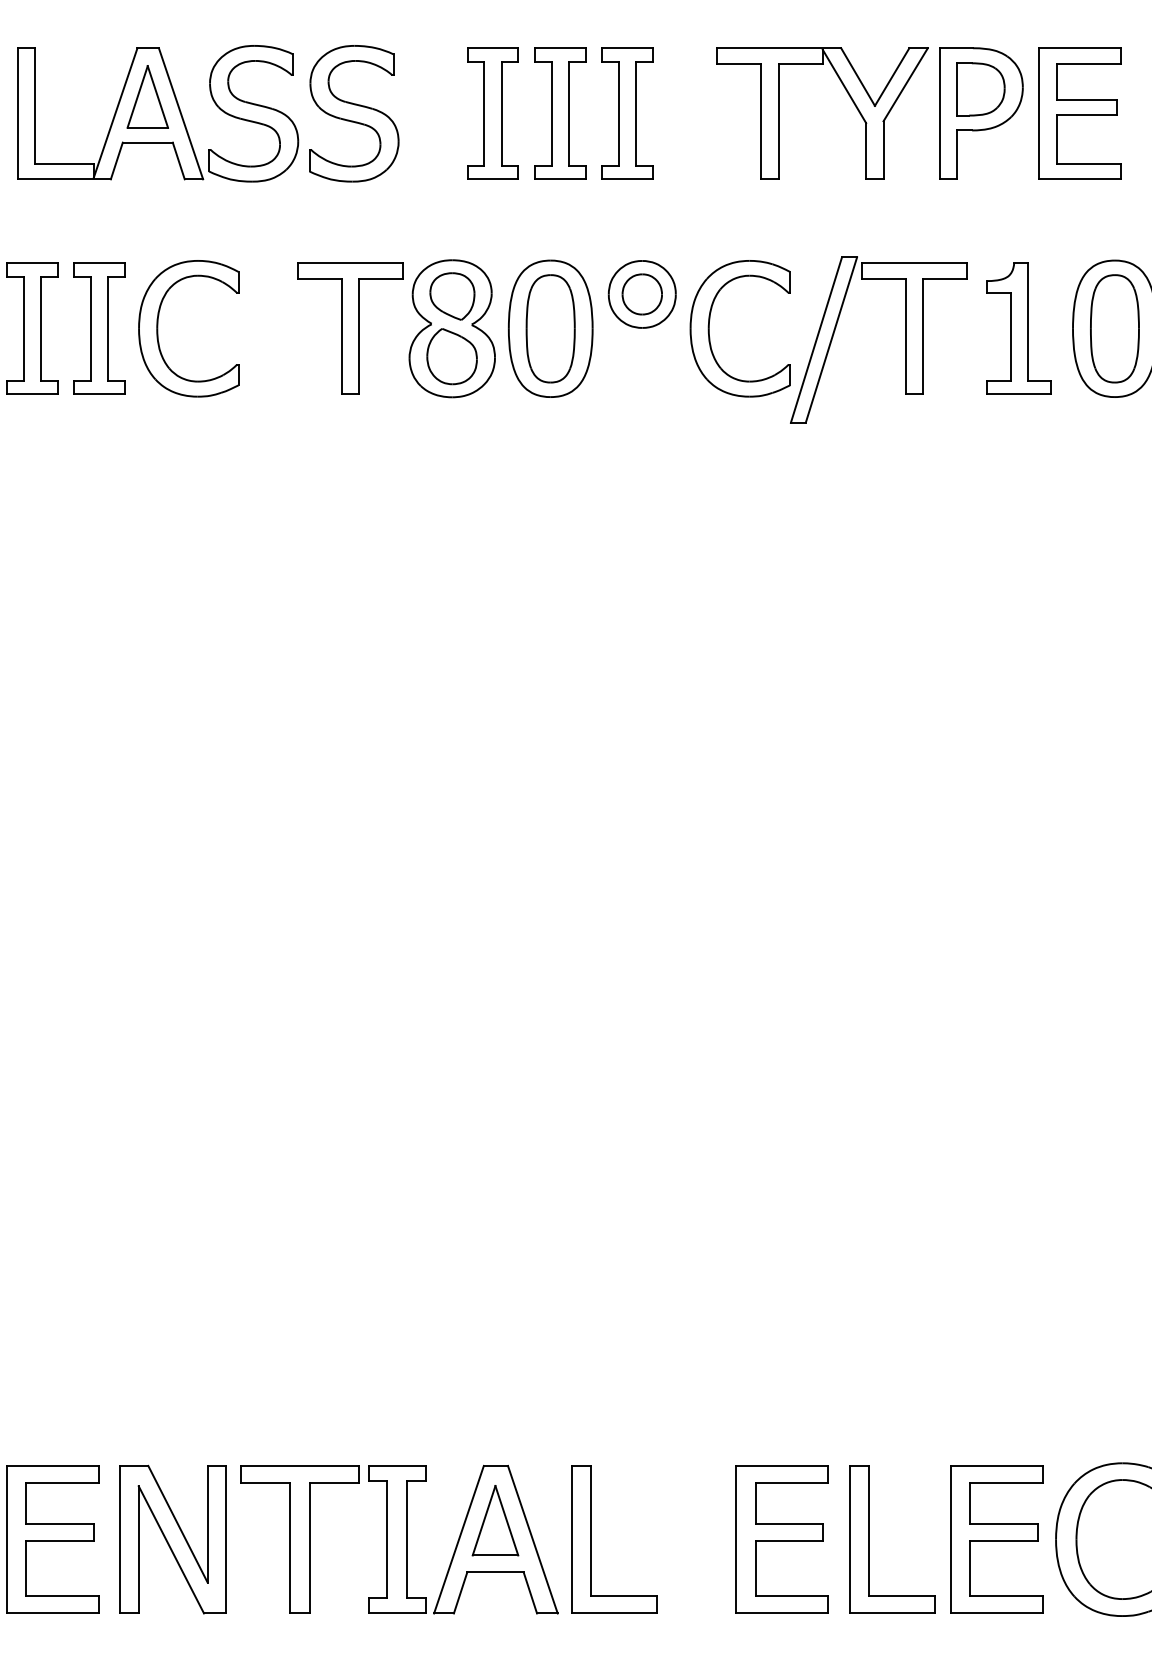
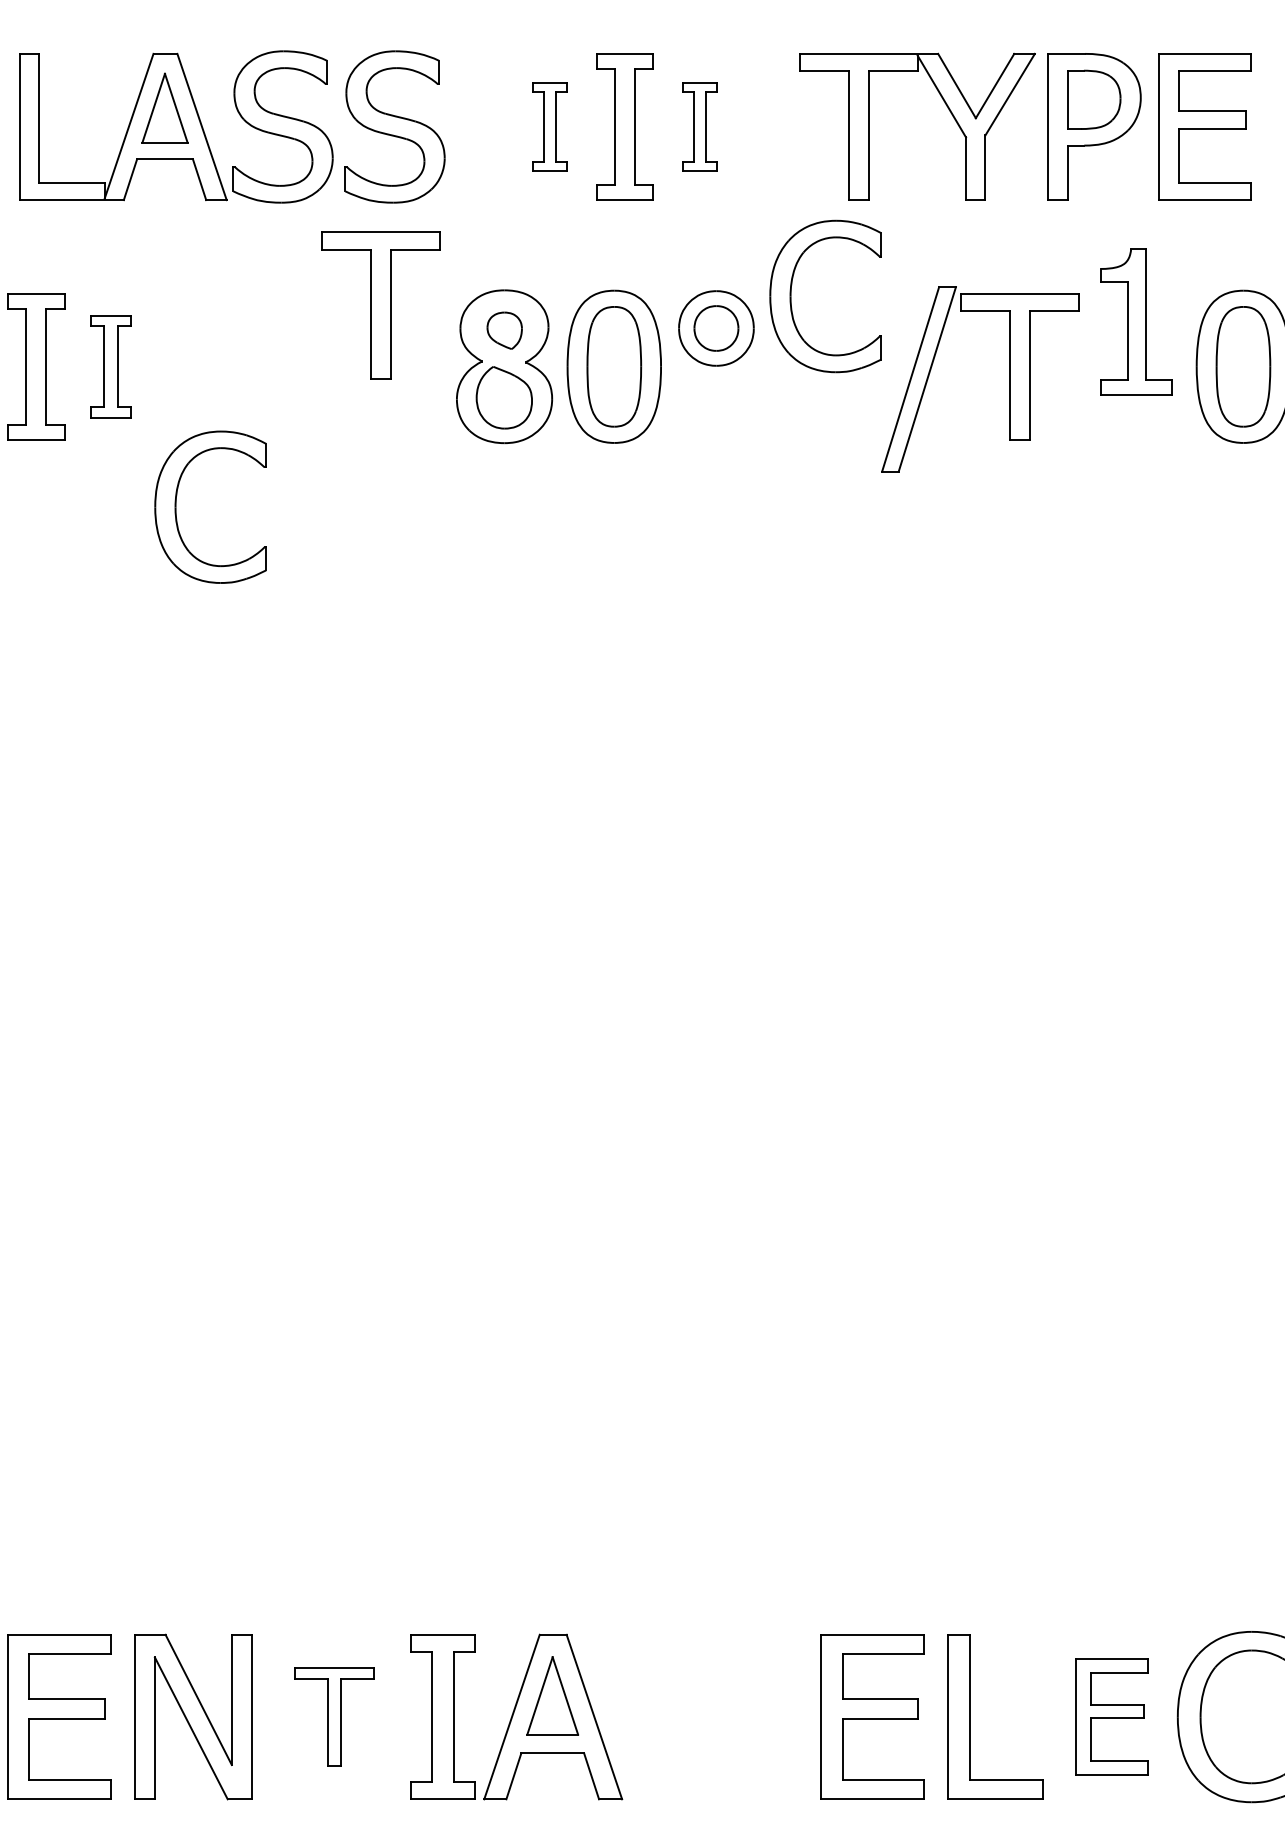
part: (492, 113) -> (549, 126), size x0.6
part: (627, 113) -> (699, 126), size x0.6
part: (452, 296) -> (504, 330), size x0.7
part: (99, 328) -> (111, 366), size x0.7
part: (158, 328) -> (176, 506), moved
part: (350, 328) -> (381, 305), moved
part: (709, 328) -> (791, 296), moved
part: (1018, 328) -> (1135, 321), moved
part: (299, 1539) -> (334, 1716), size x0.6
part: (591, 1539) -> (659, 1716), removed
part: (996, 1539) -> (1111, 1716), size x0.7

